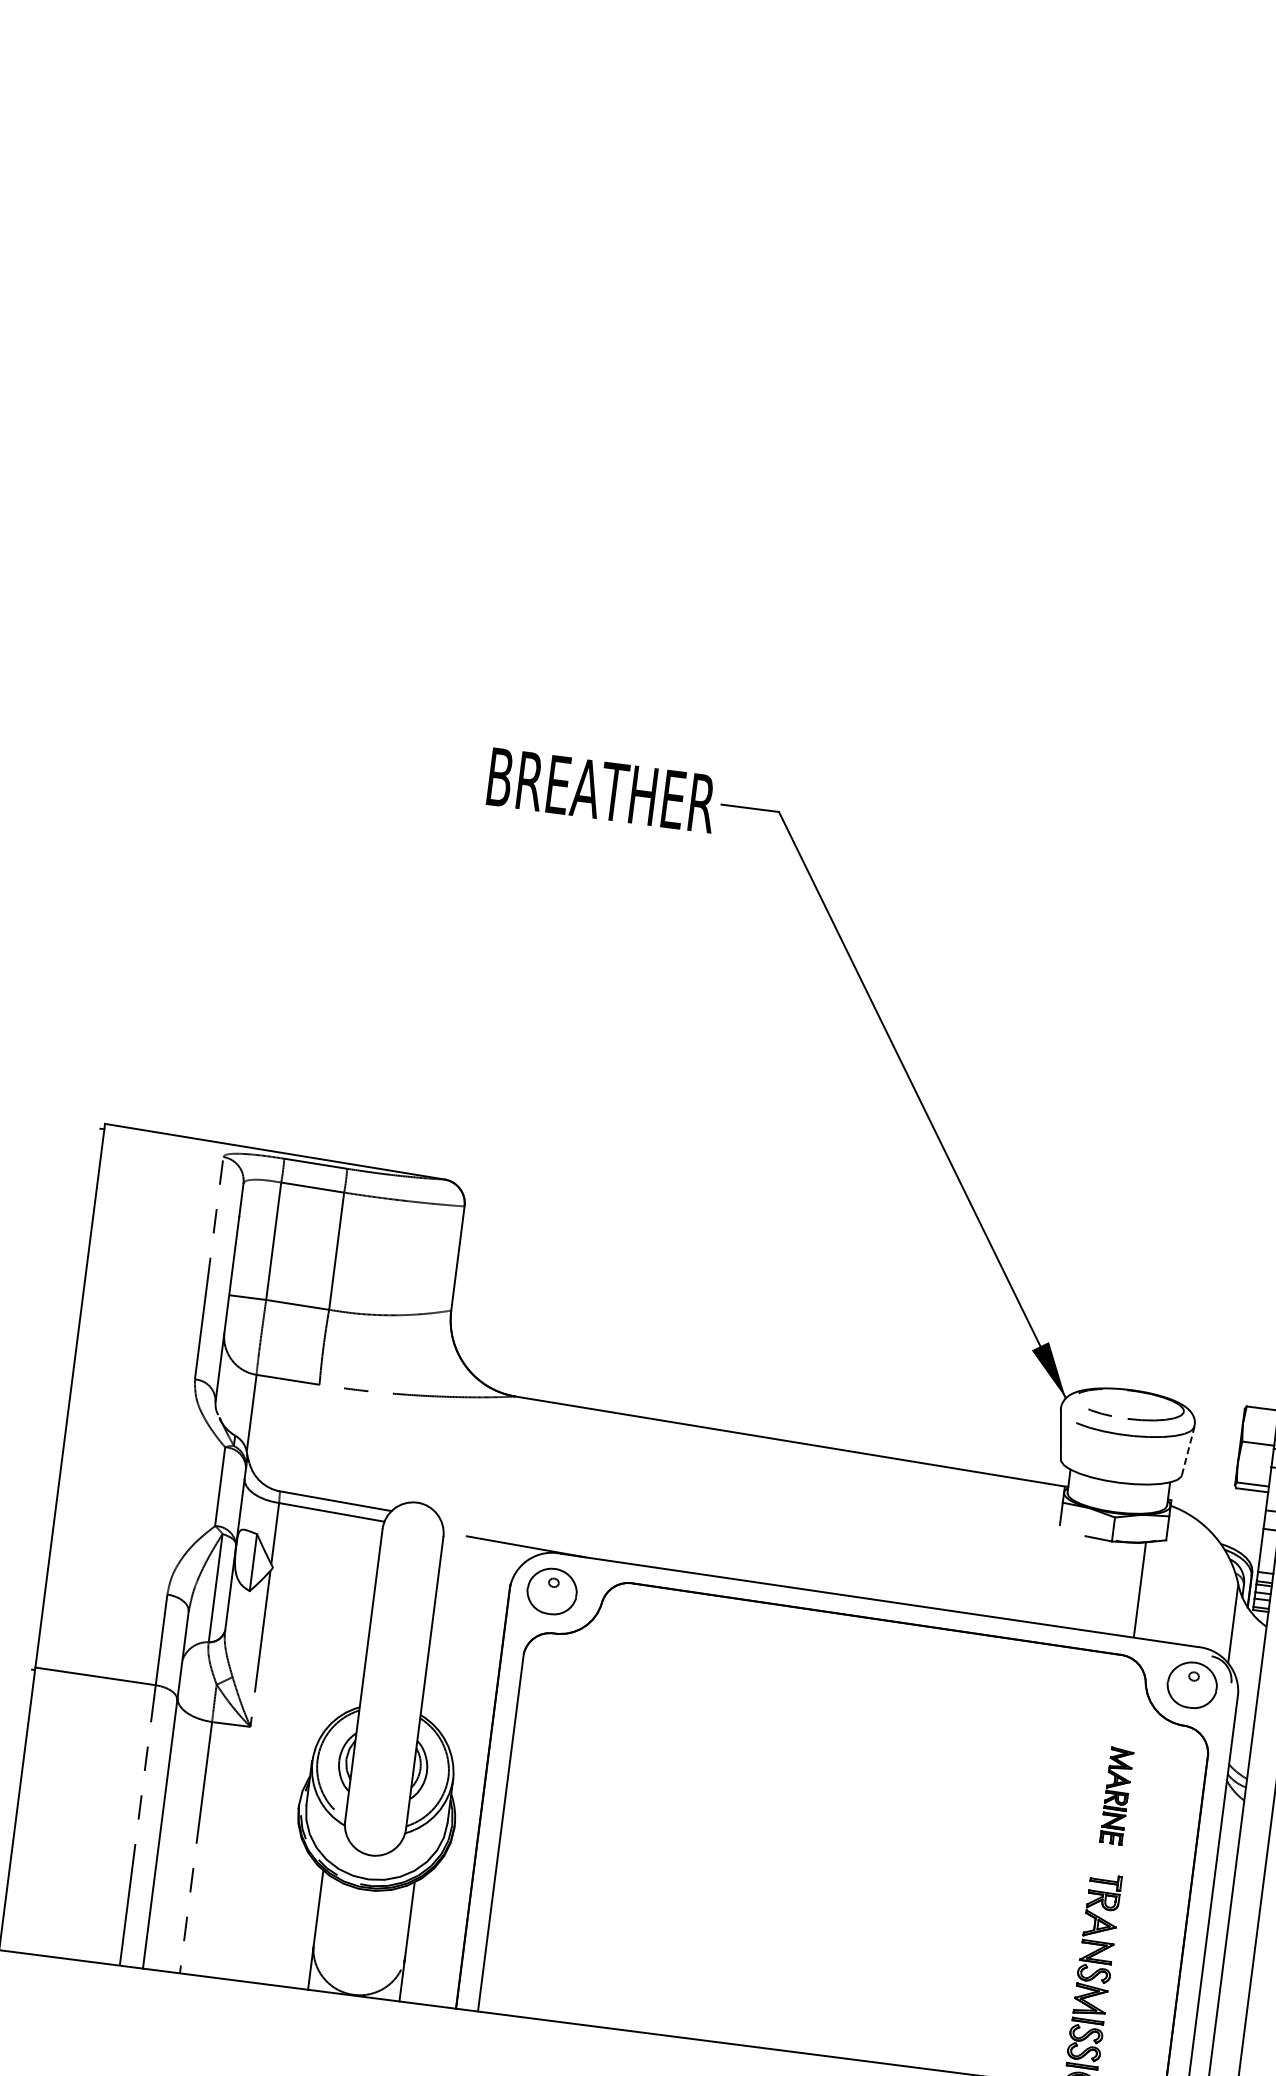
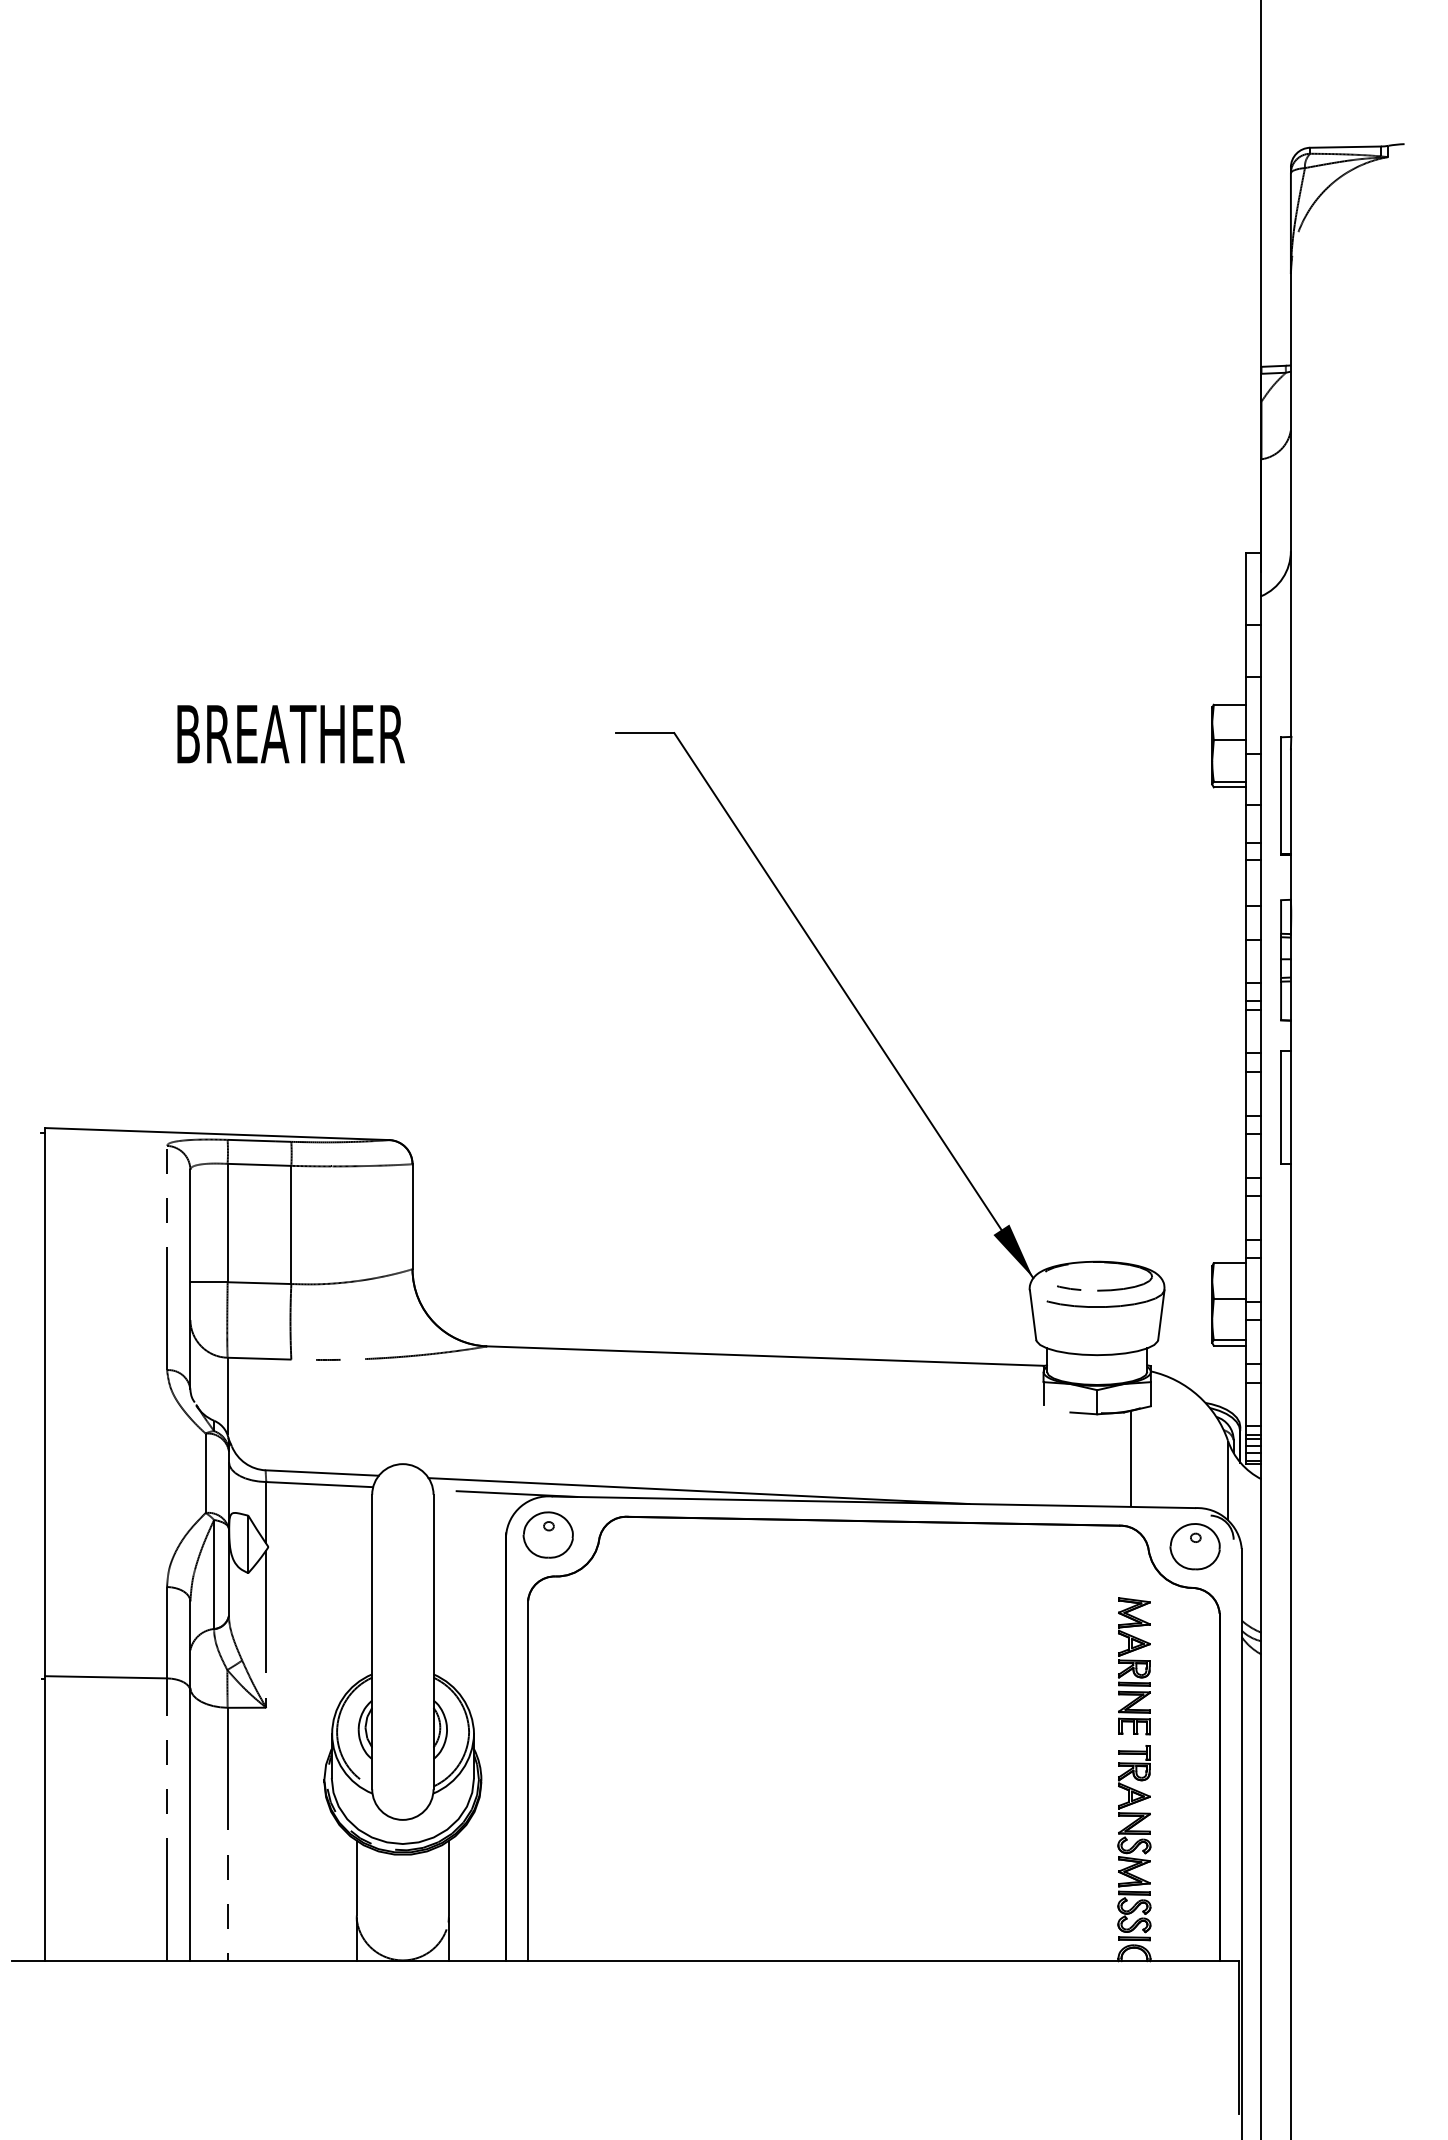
text: (601, 790) -> (290, 734), moved
line: (1188, 1451) -> (1161, 1315), dashed -> solid
line: (706, 1567) -> (698, 1491), added
part: (1116, 1796) -> (1134, 1666), size x1.43

